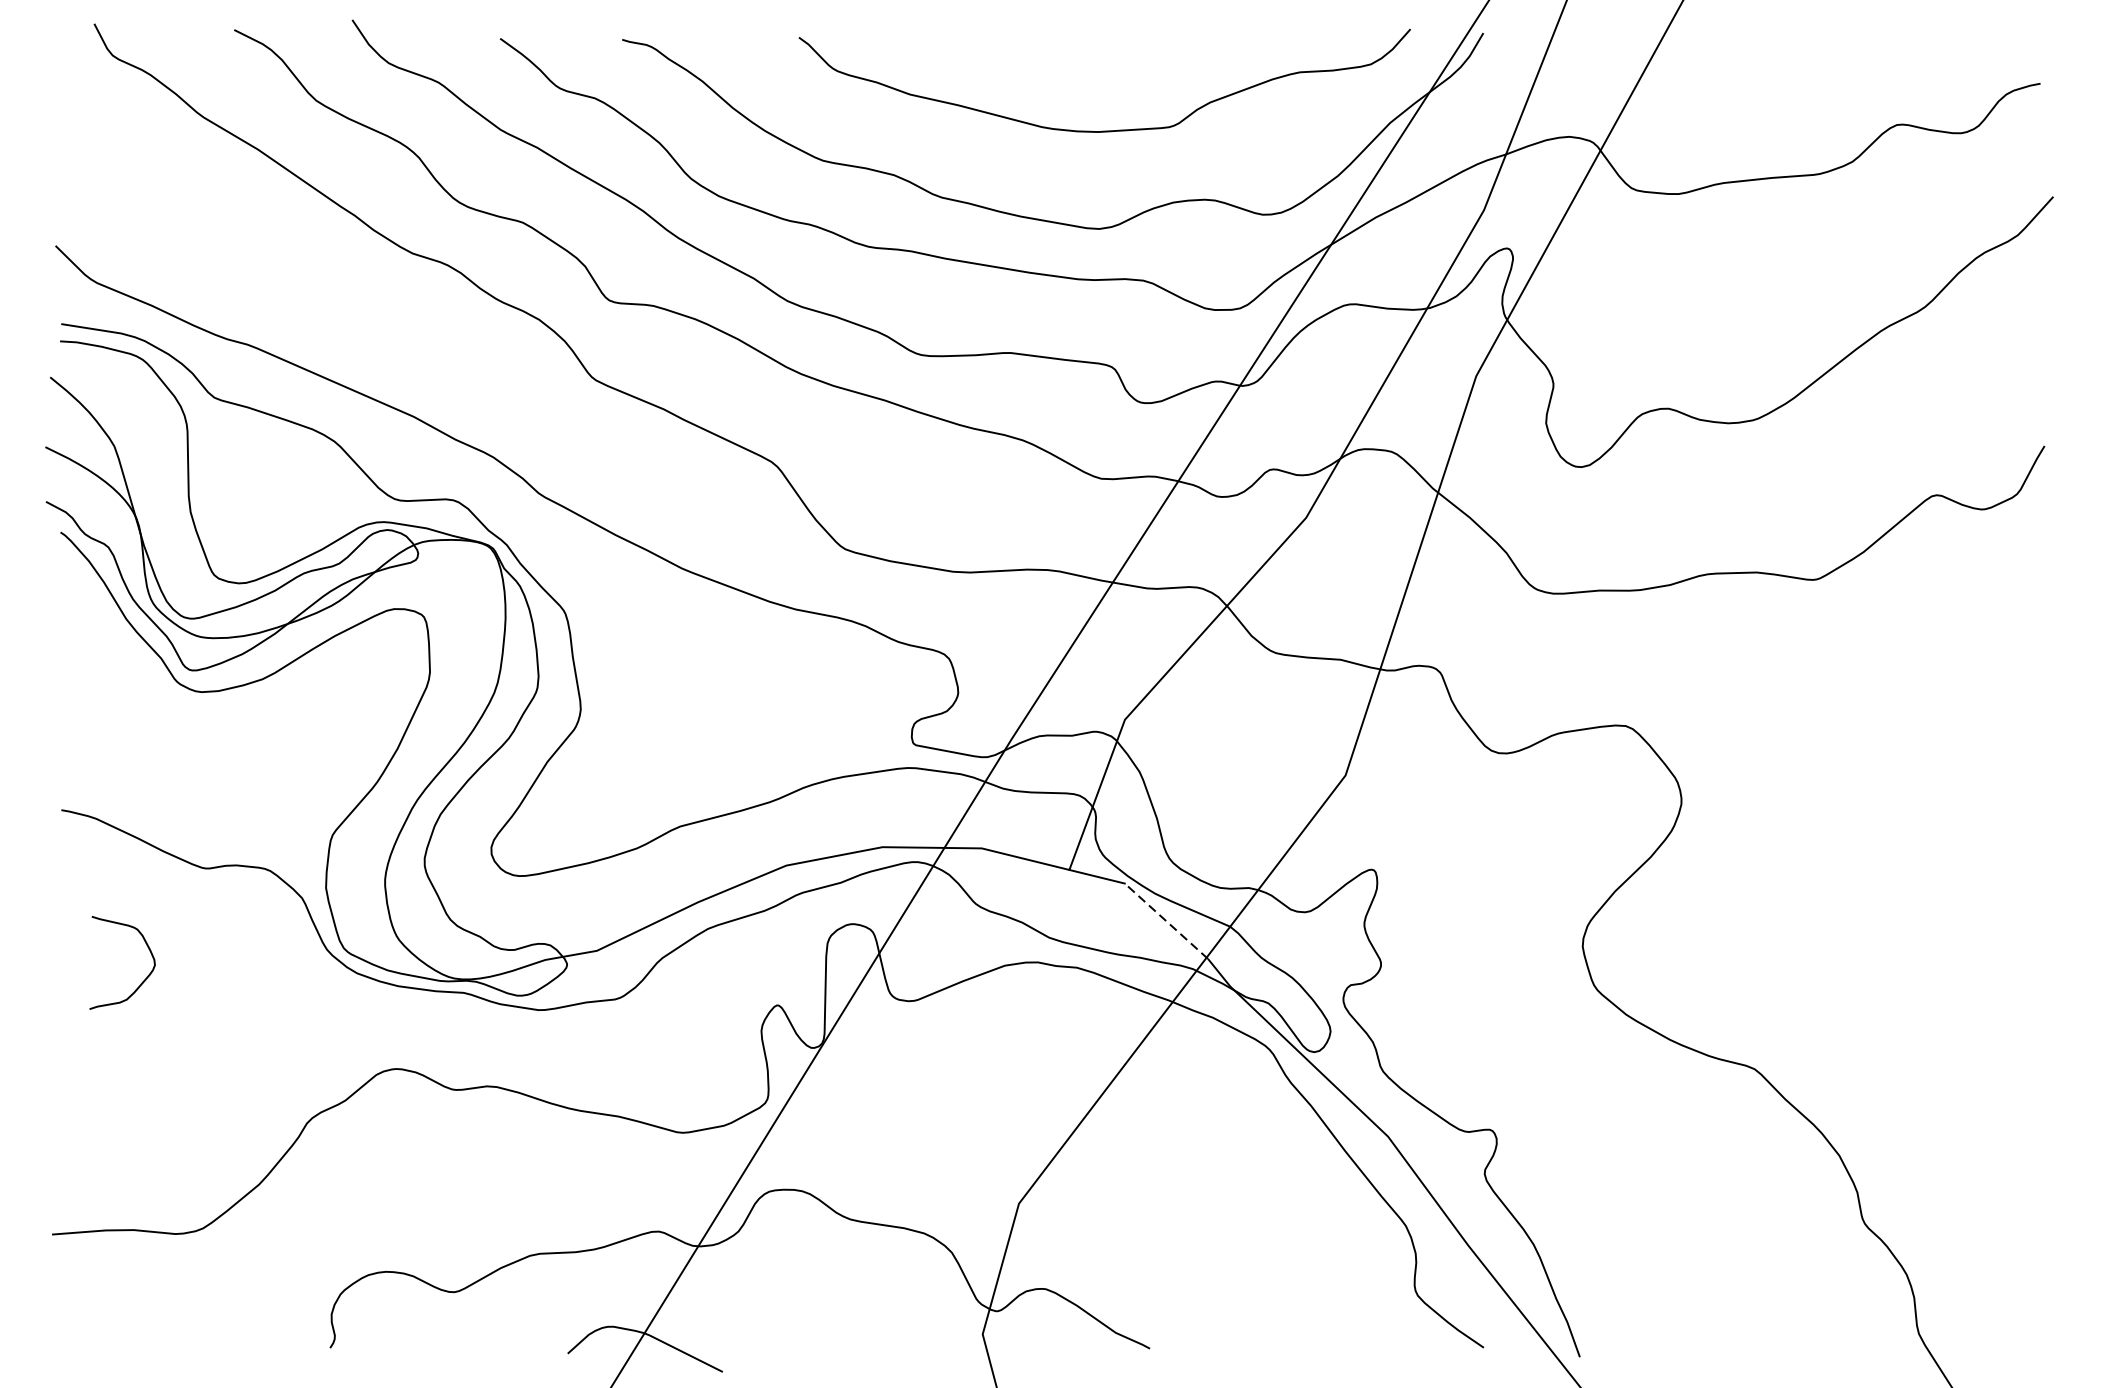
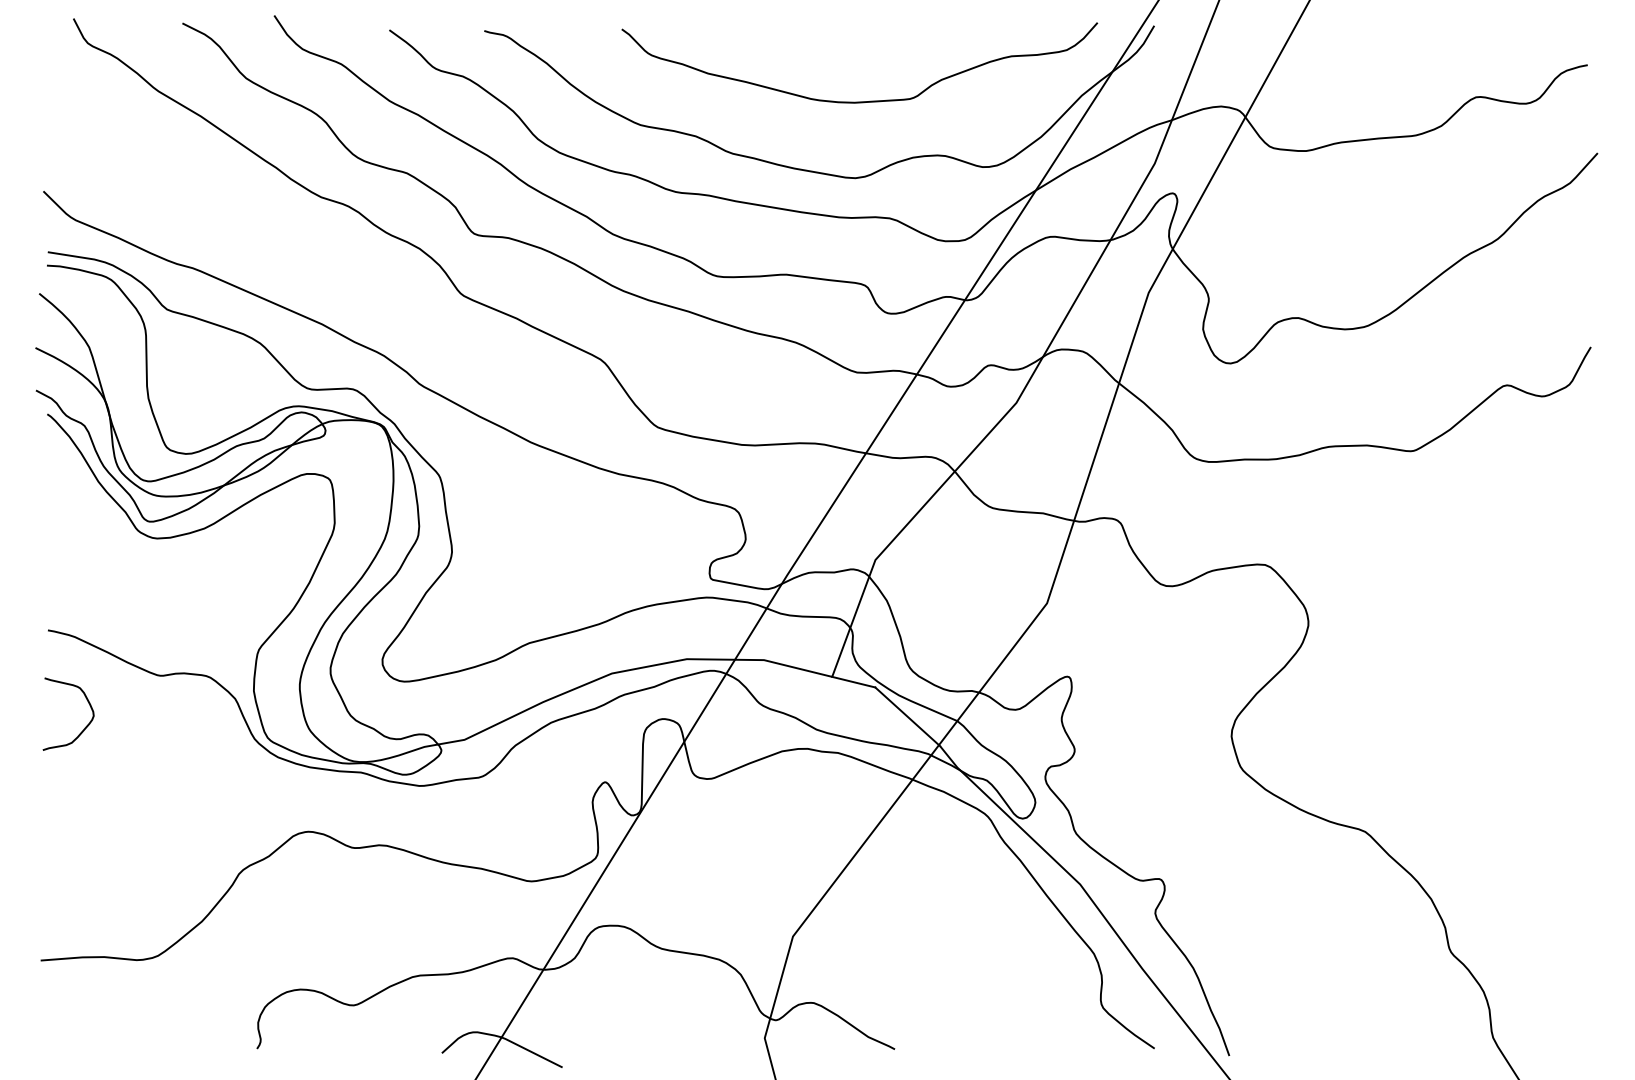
line: (1166, 920) -> (907, 716), dashed -> solid
curve: (143, 979) -> (84, 727), moved

